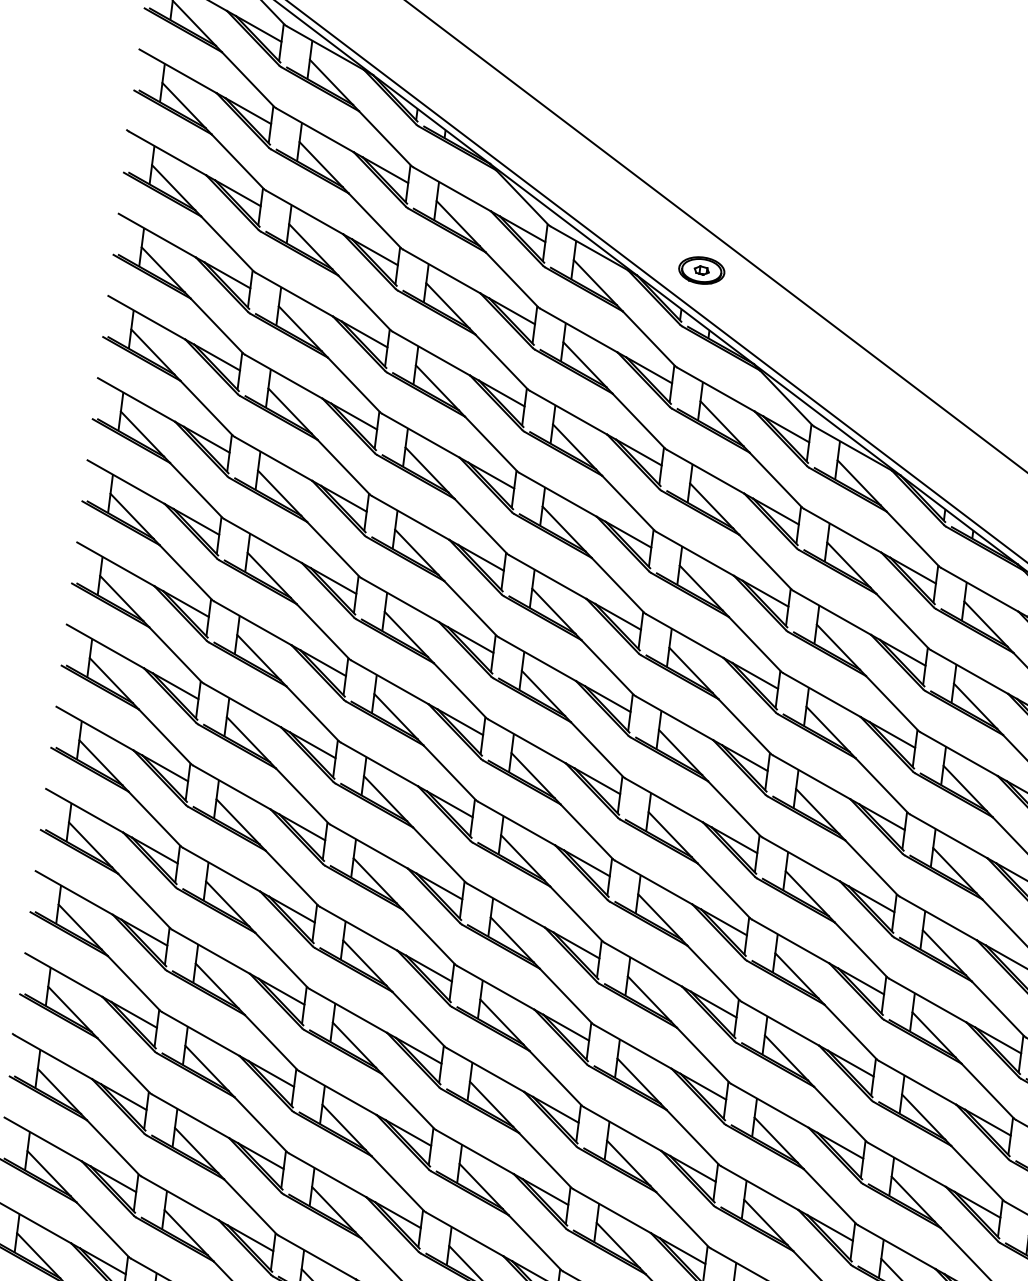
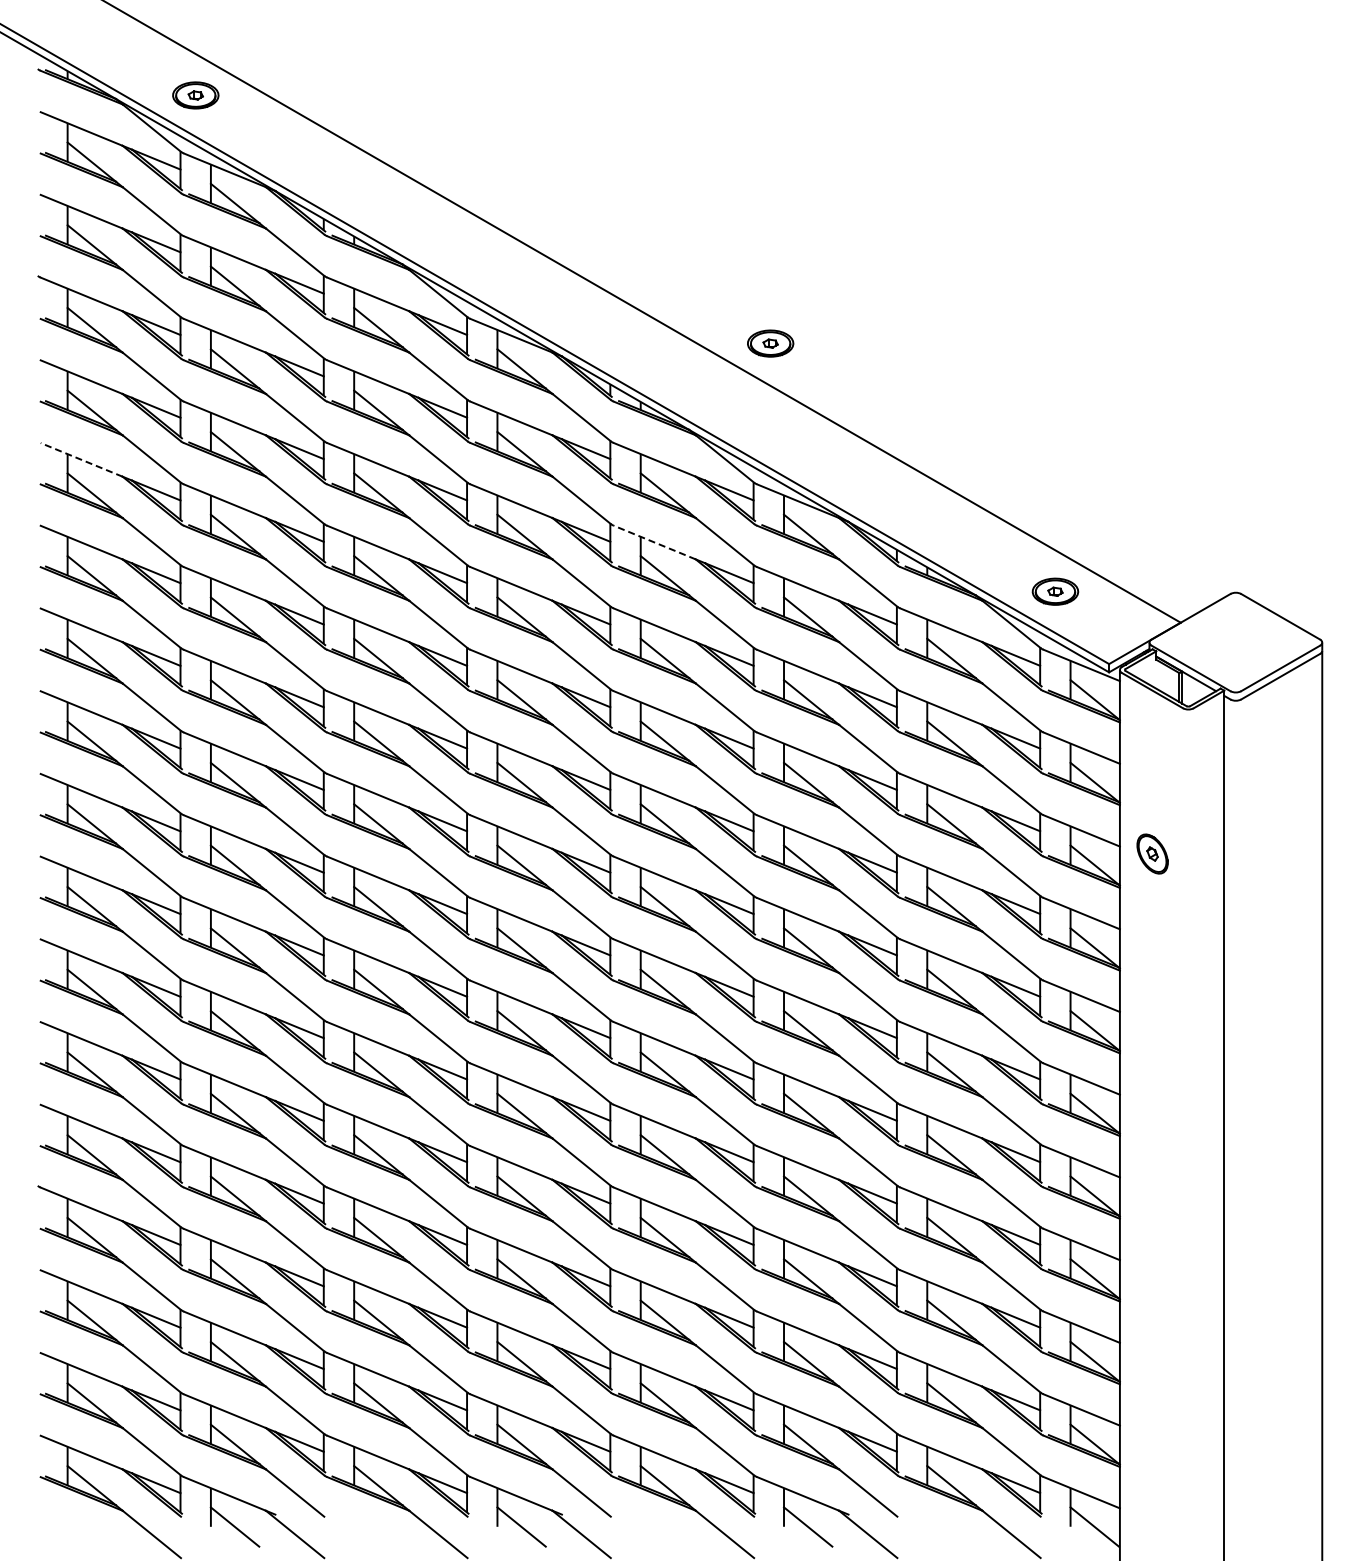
part: (701, 270) -> (770, 343), moved
line: (146, 317) -> (81, 459), solid -> dashed
line: (705, 471) -> (654, 542), solid -> dashed

